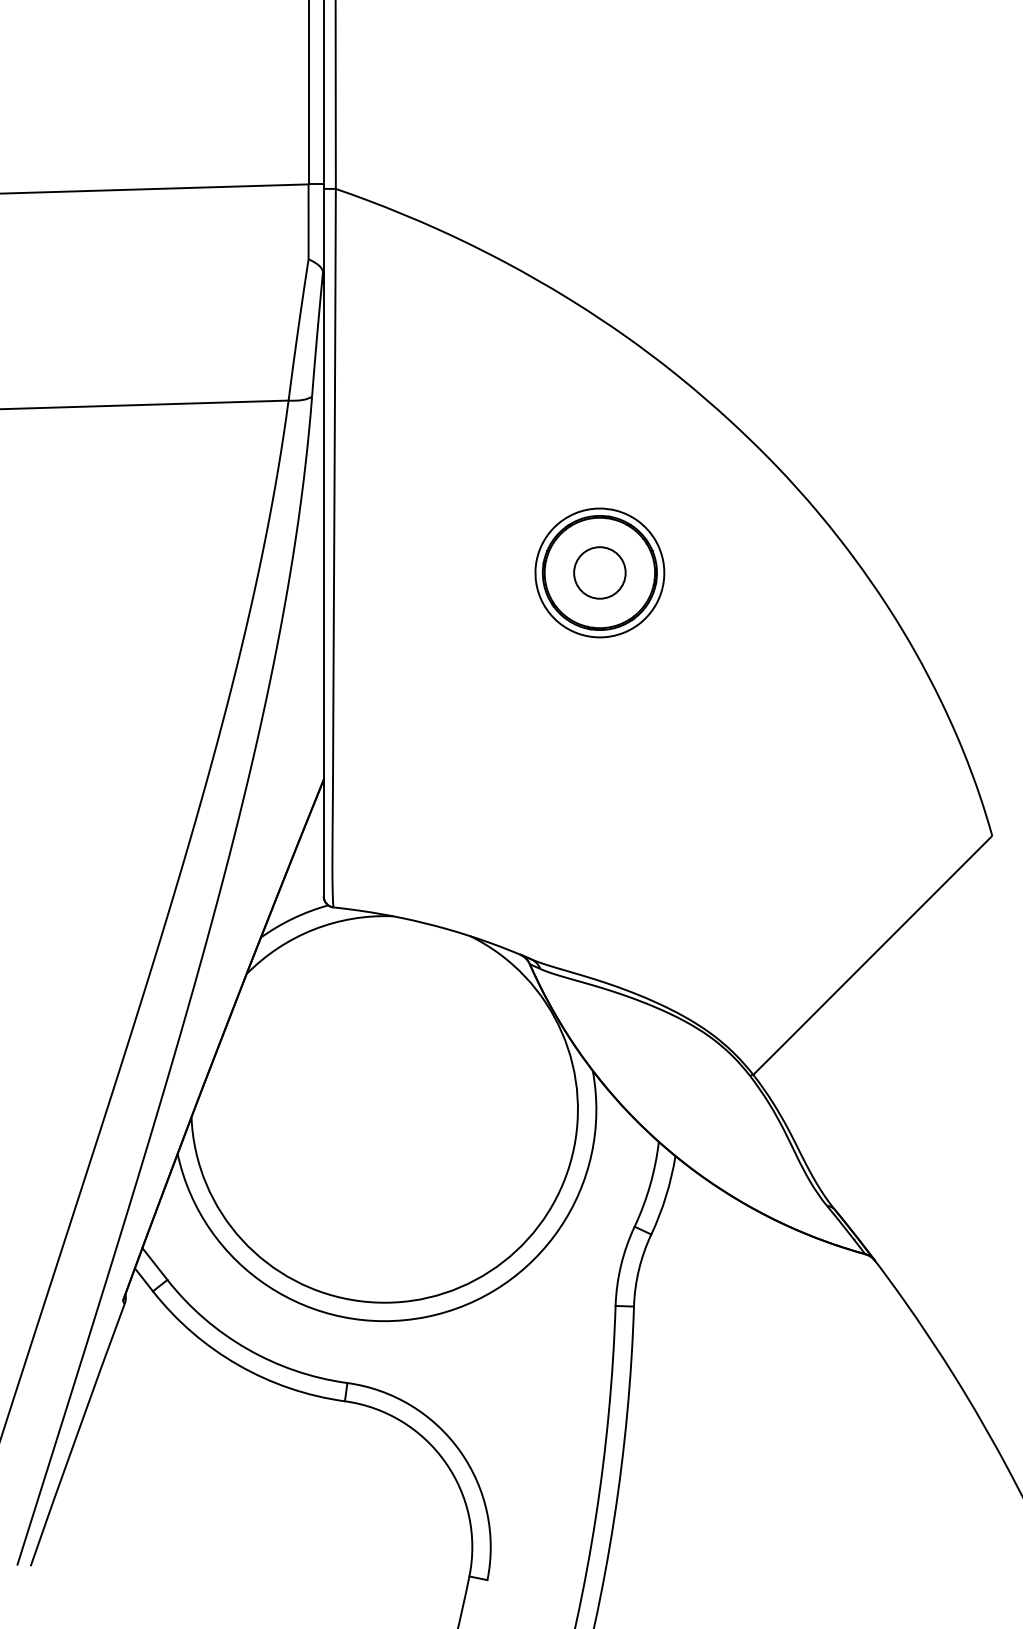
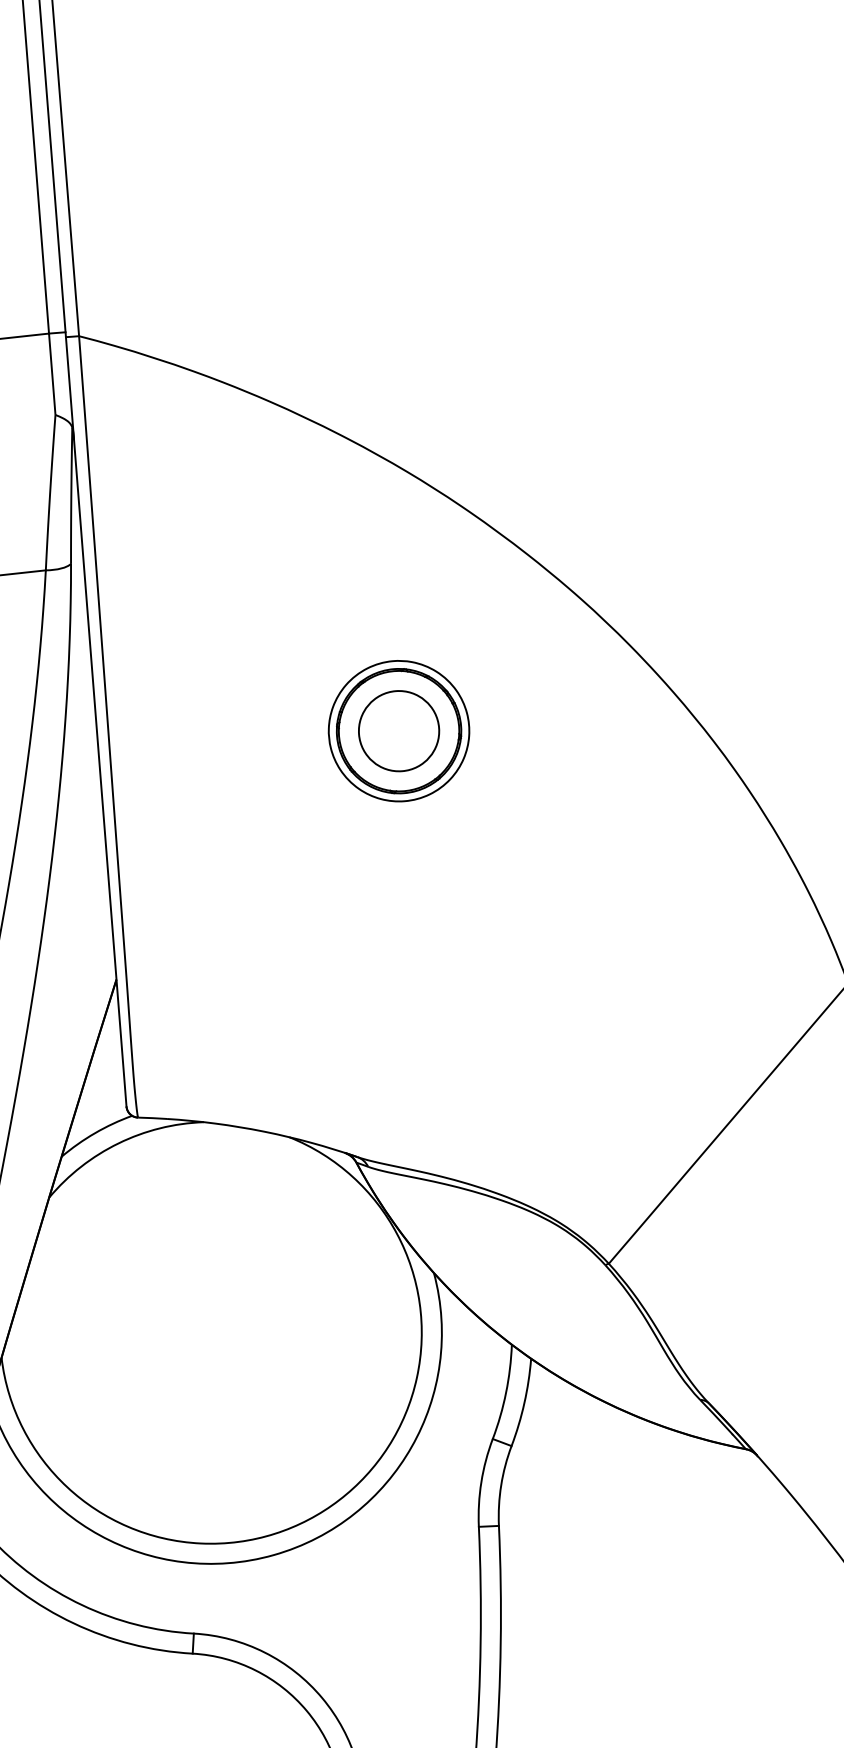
circle: (599, 572) -> (398, 730), size x1.43

